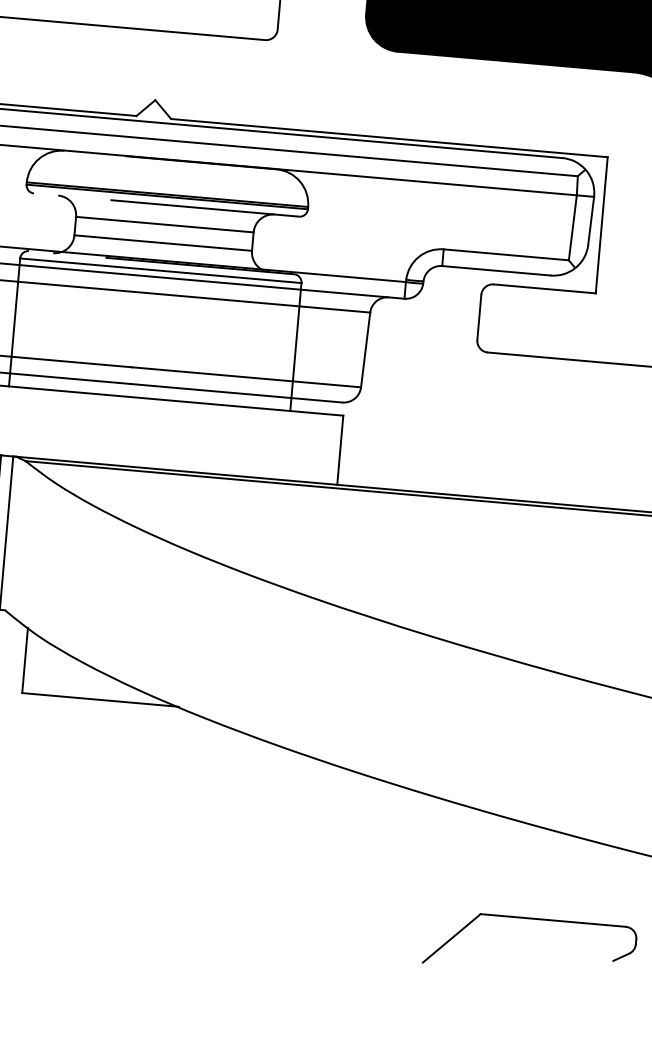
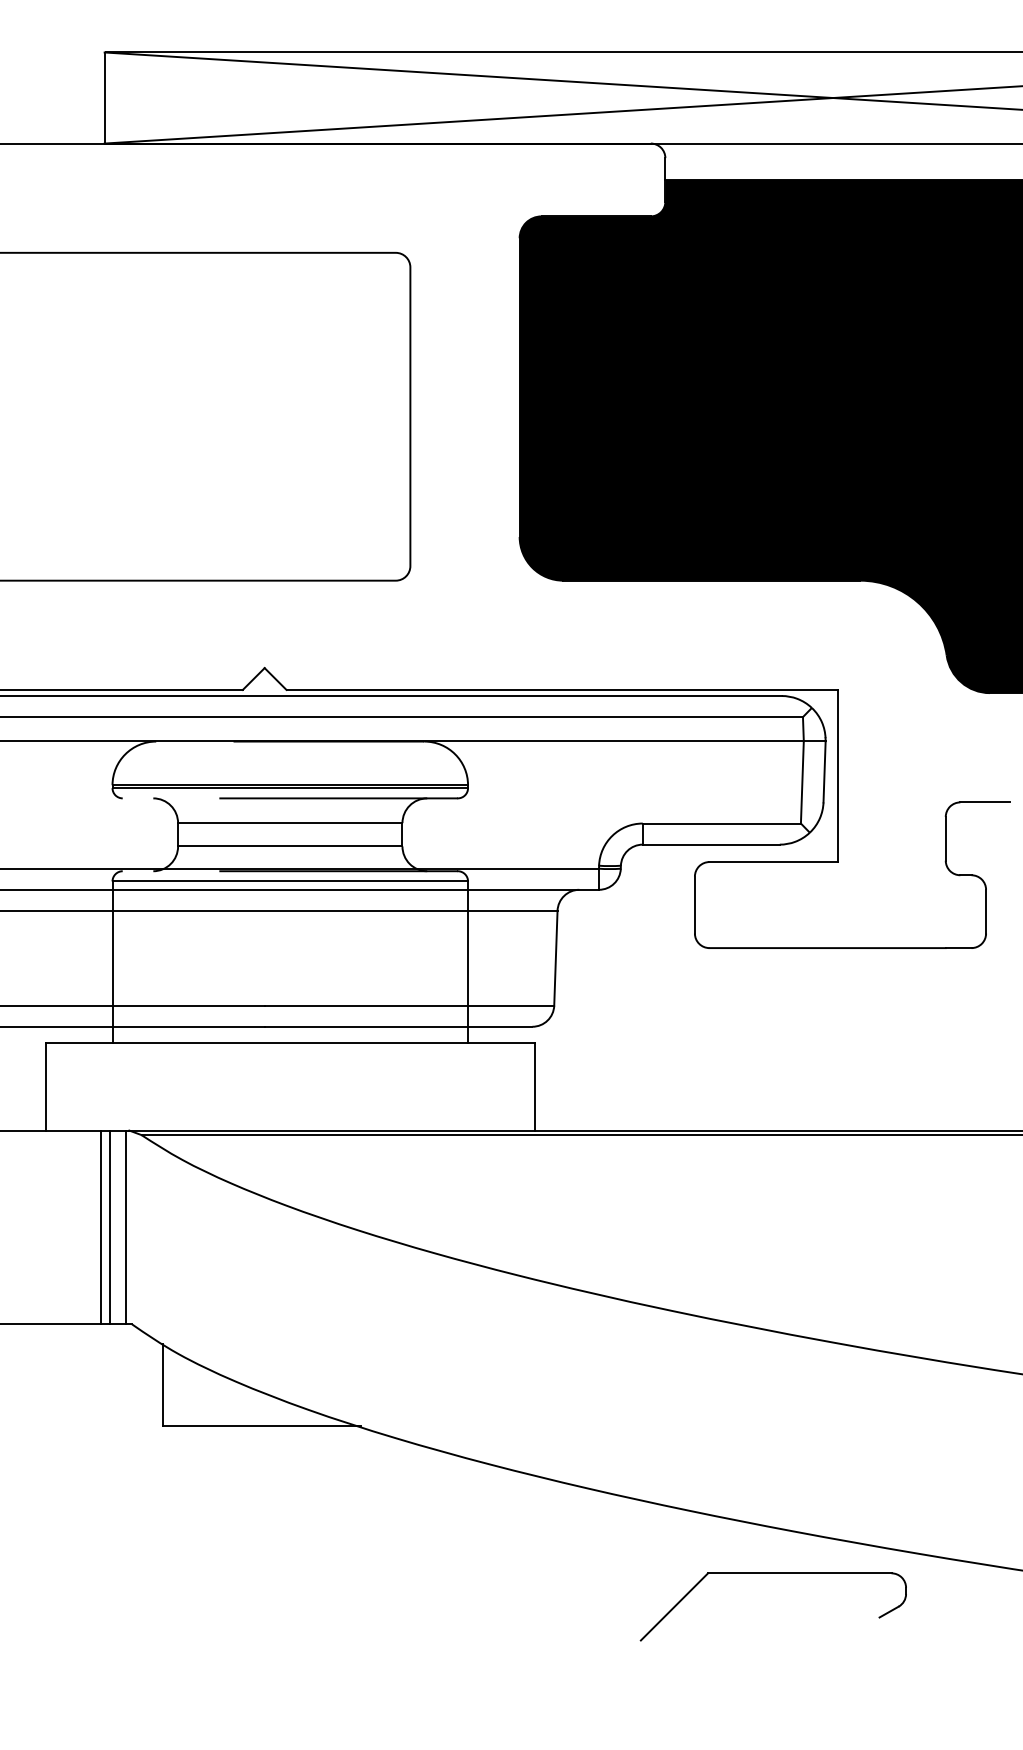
part: (531, 918) -> (772, 1573), moved

